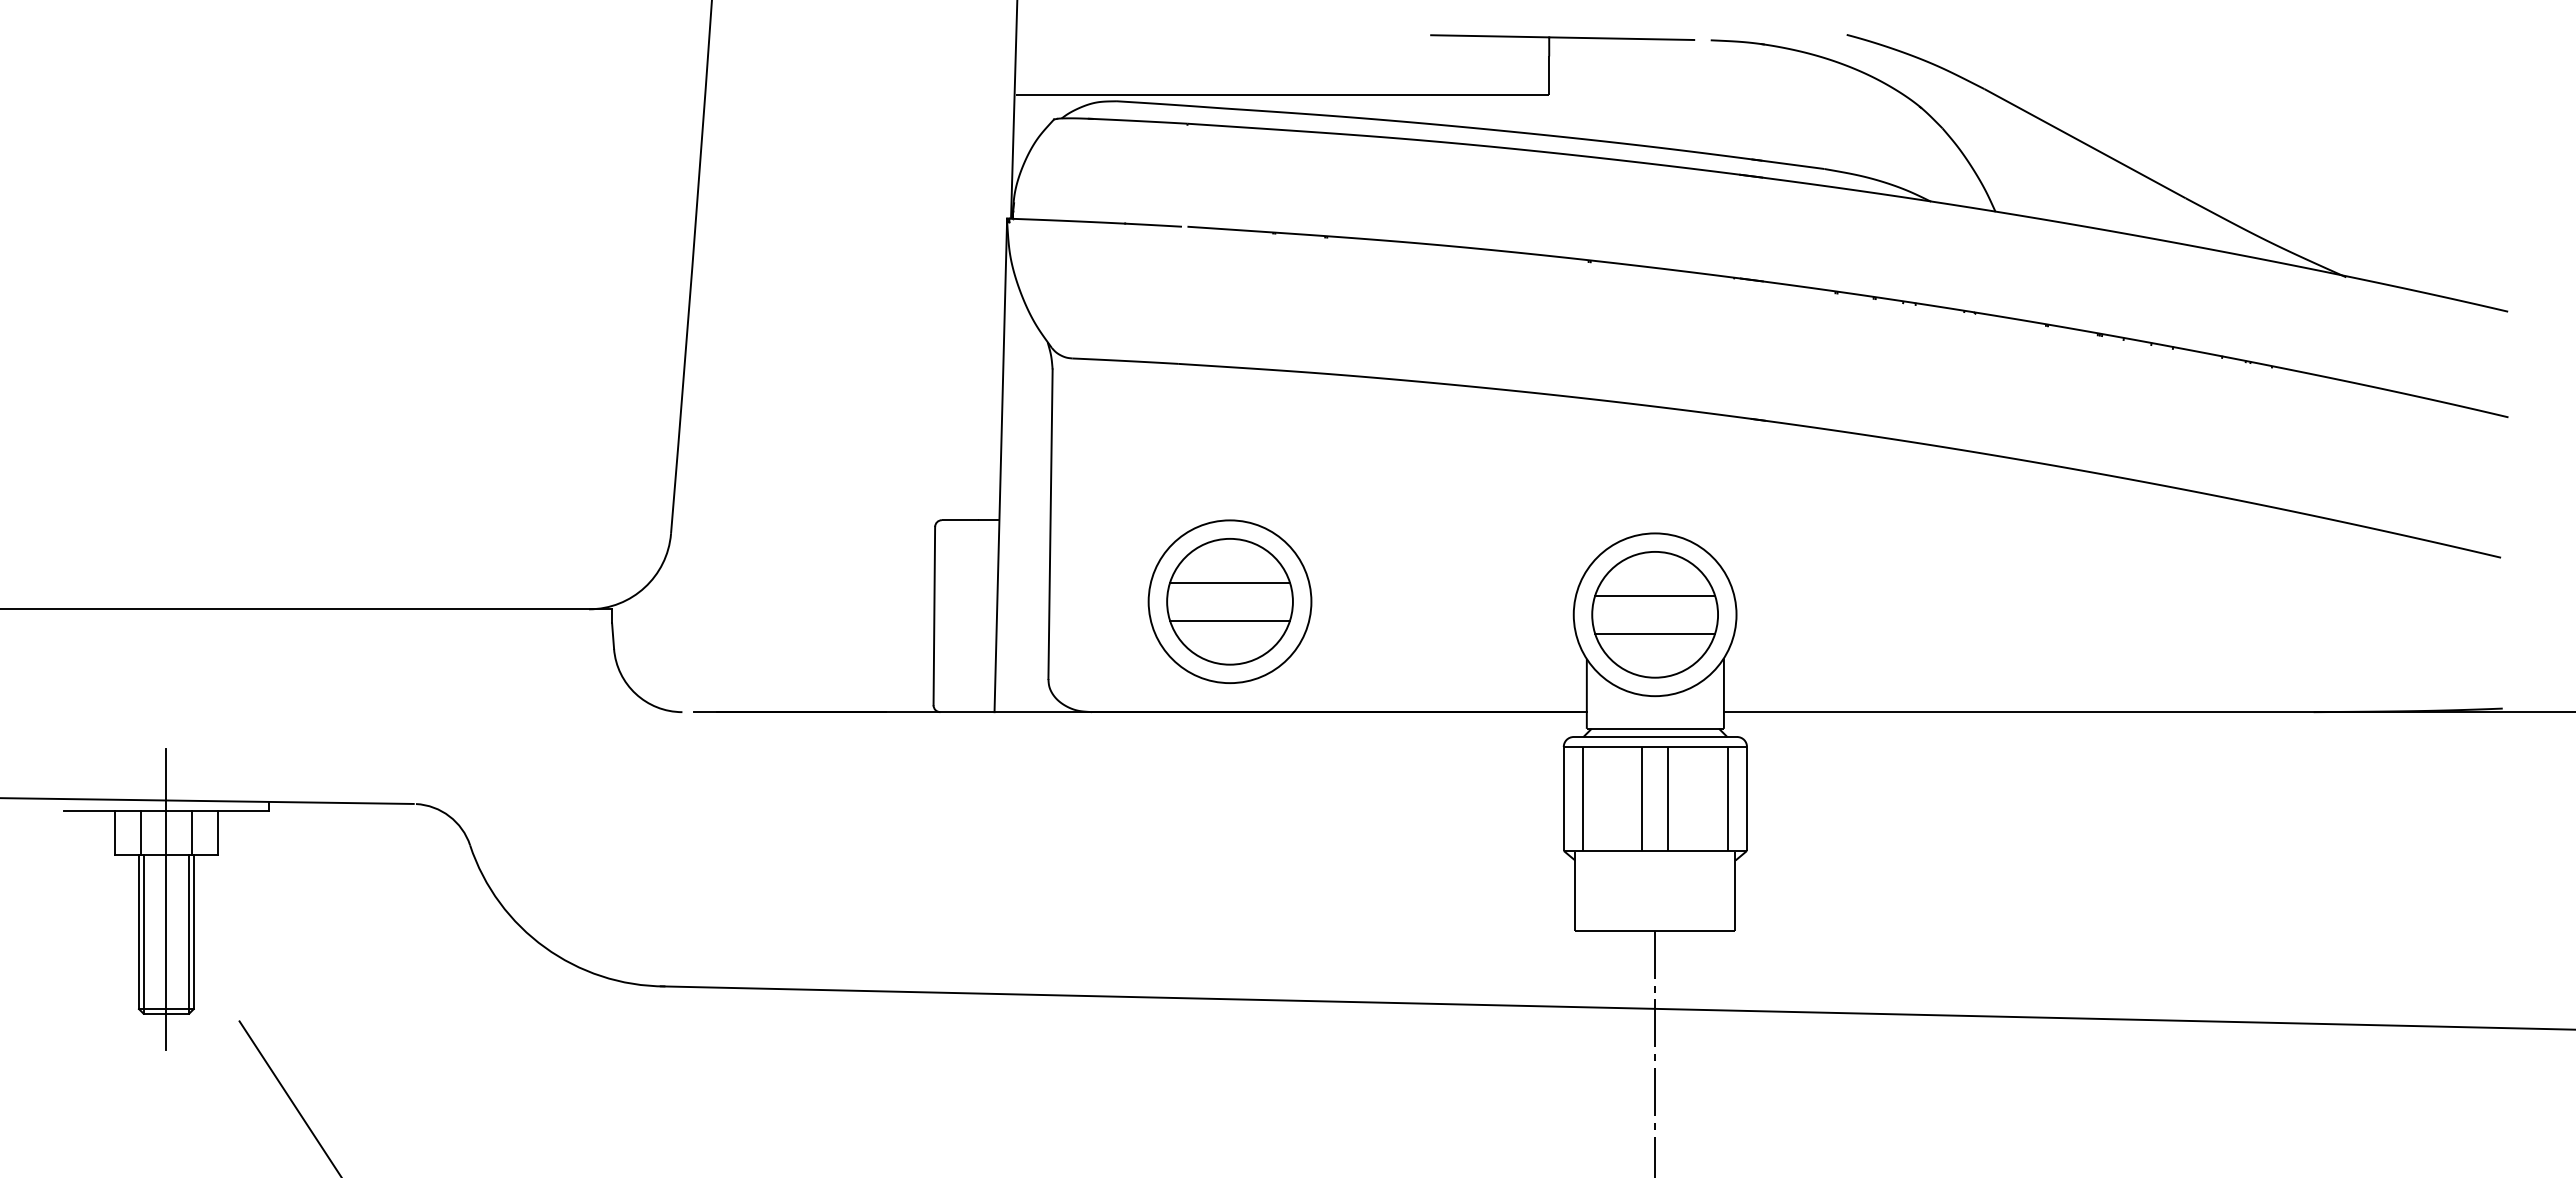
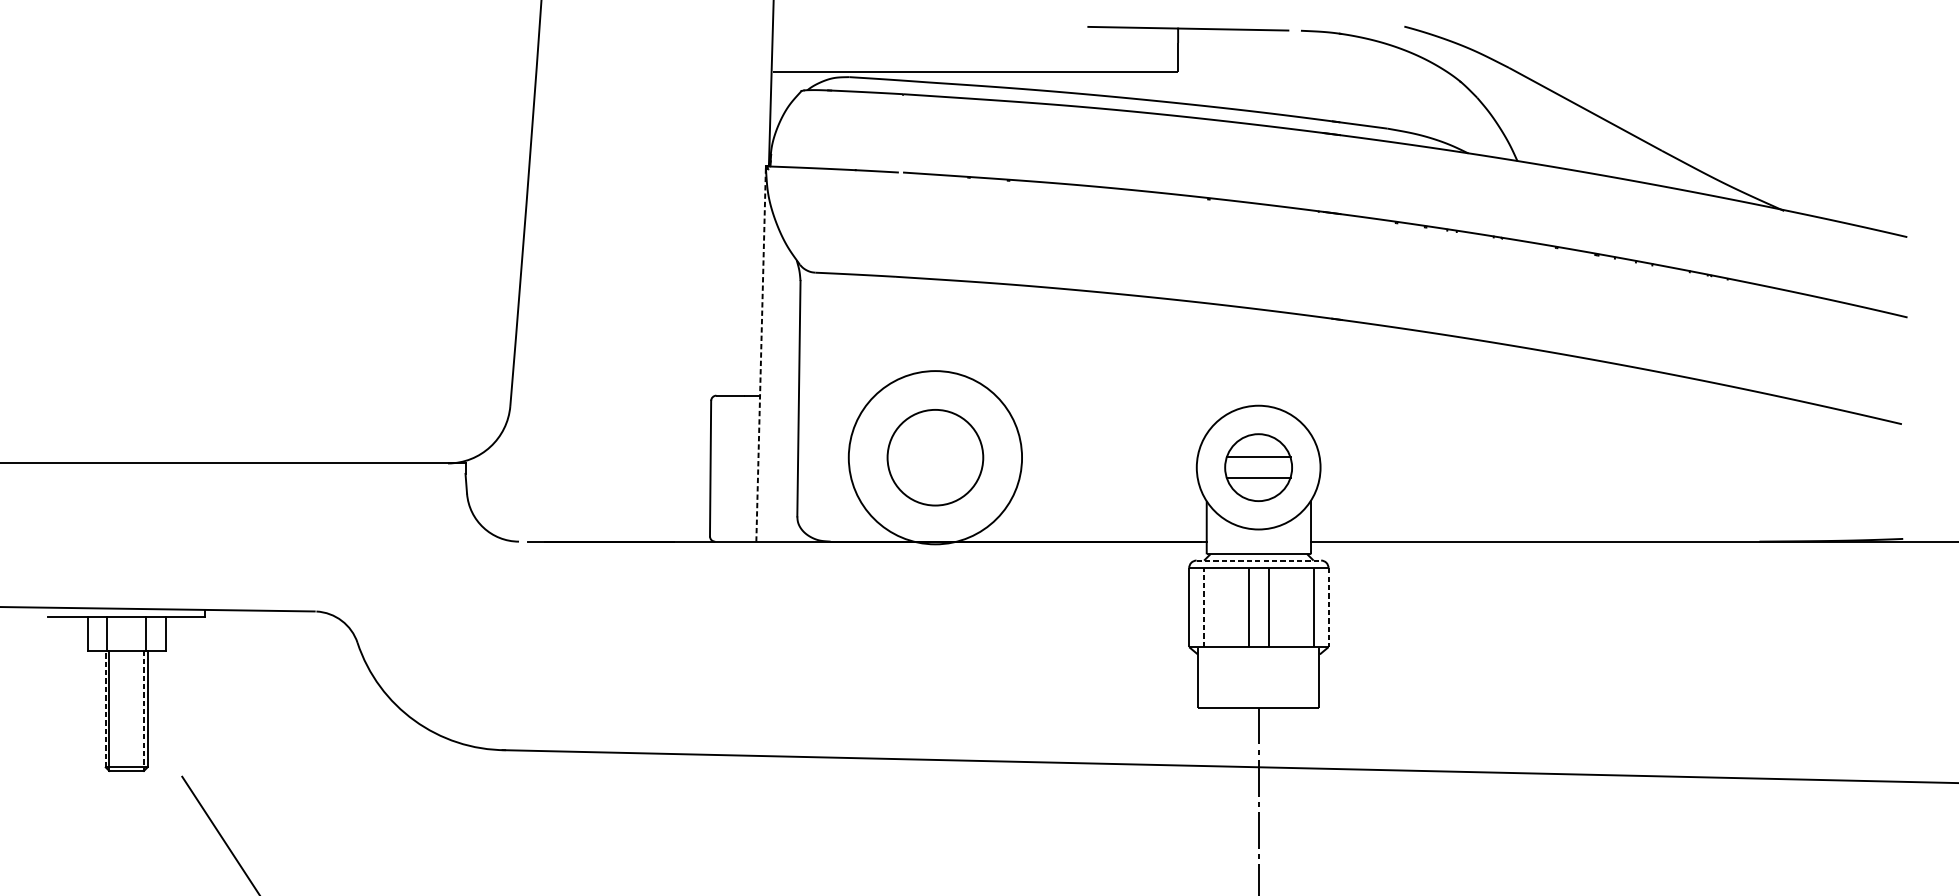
line: (1000, 465) -> (760, 354), solid -> dashed
line: (1229, 582) -> (935, 443), removed
circle: (1229, 601) -> (935, 457), size x1.4
part: (1654, 614) -> (1258, 467), size x0.7
line: (1229, 620) -> (935, 471), removed
line: (1655, 737) -> (1258, 560), solid -> dashed
line: (1583, 798) -> (1204, 607), solid -> dashed
line: (1746, 798) -> (1328, 607), solid -> dashed
line: (166, 899) -> (126, 684), removed
line: (138, 932) -> (105, 709), solid -> dashed
line: (189, 935) -> (144, 711), solid -> dashed

